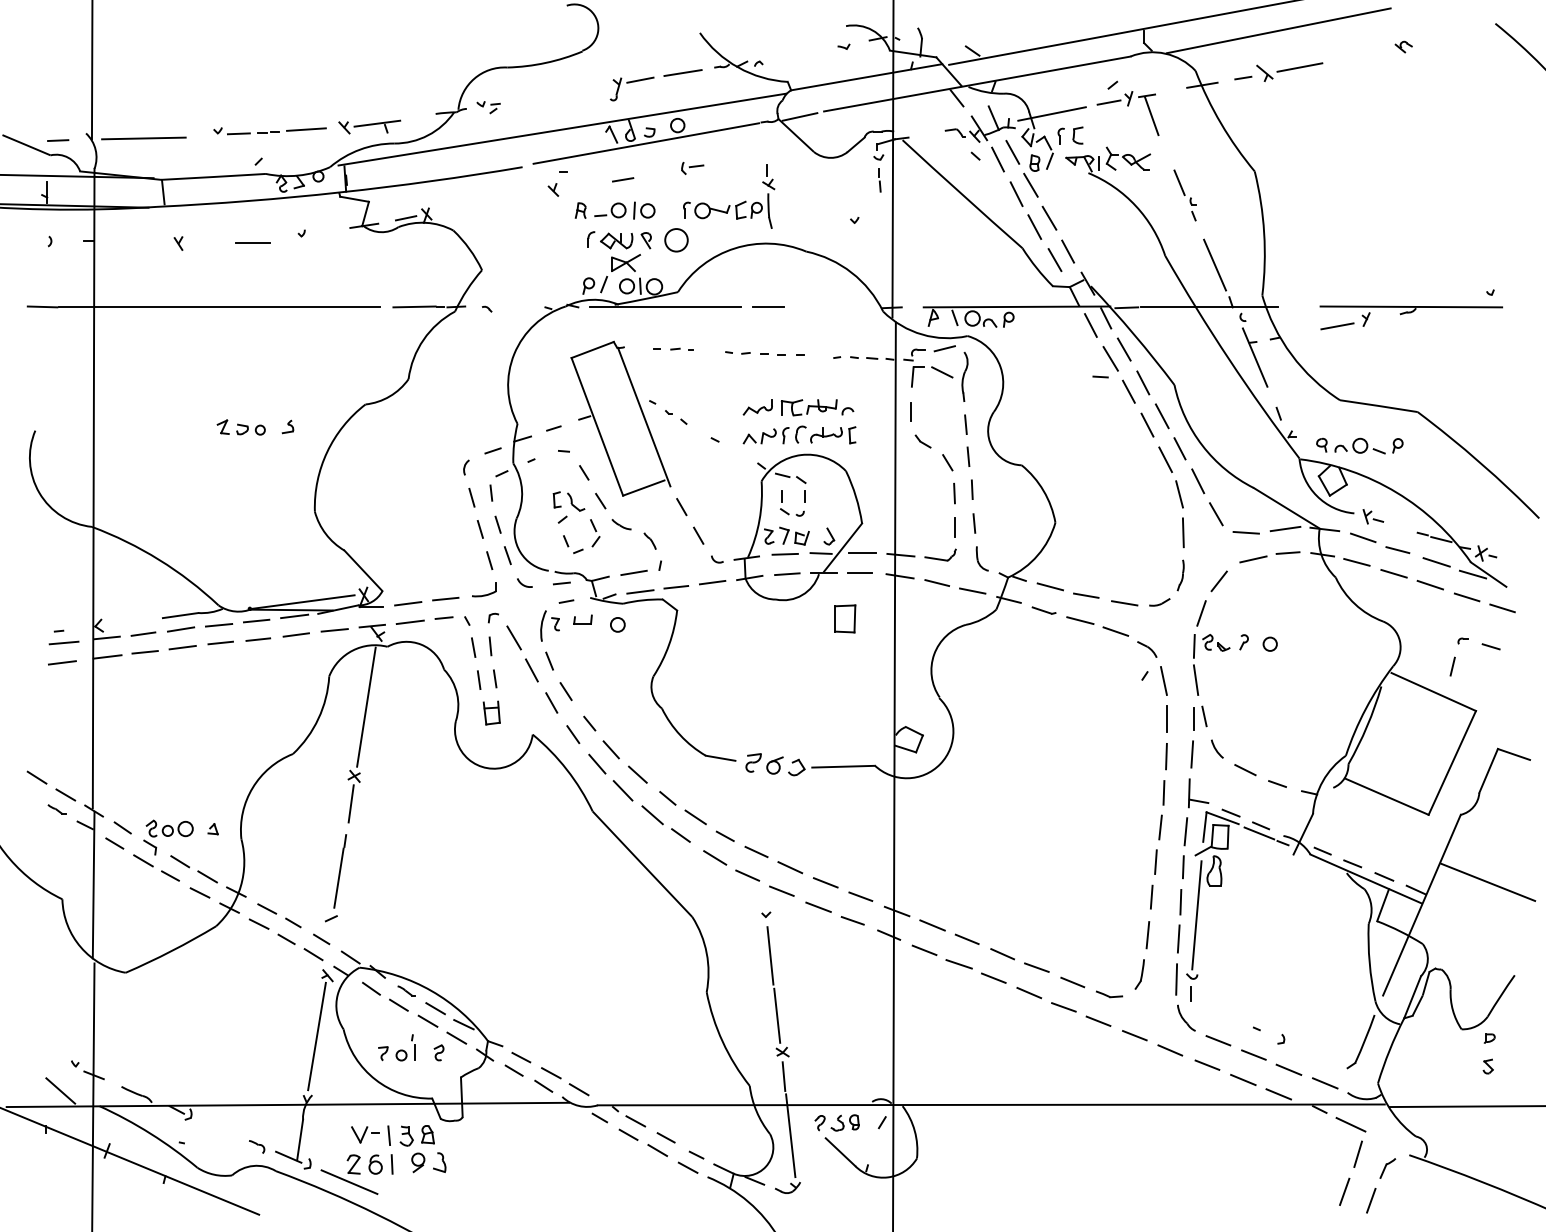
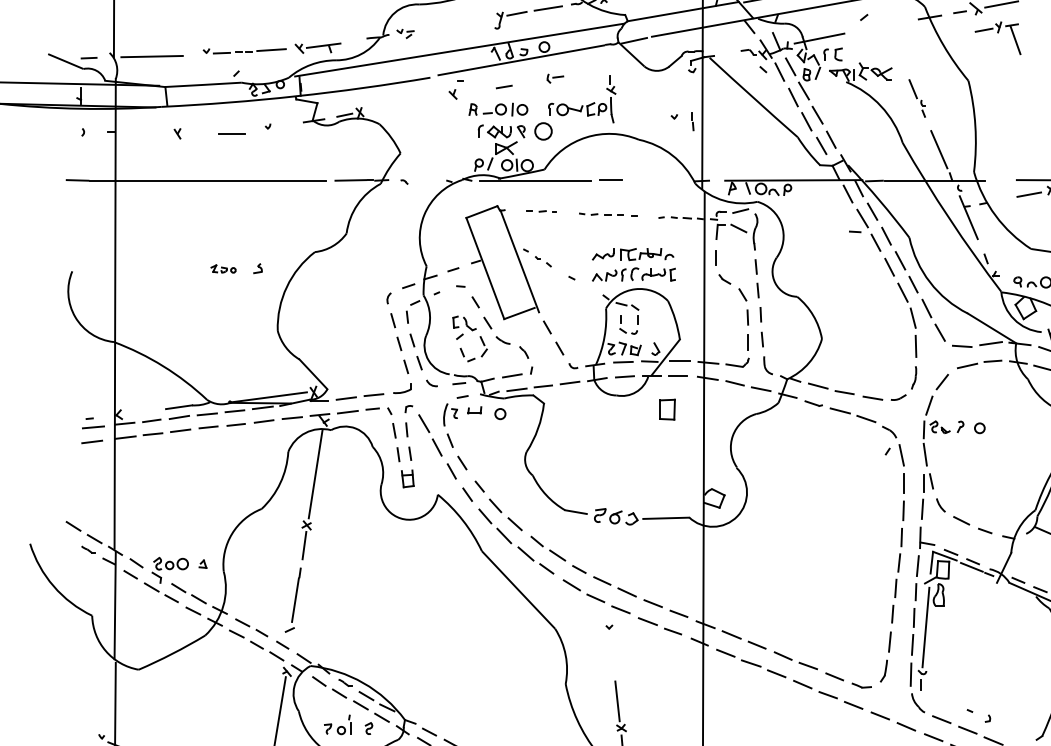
part: (1127, 106) -> (997, 33), moved
line: (879, 180) -> (692, 122), moved
part: (240, 427) -> (223, 269), size x0.7
line: (770, 955) -> (612, 657), removed

